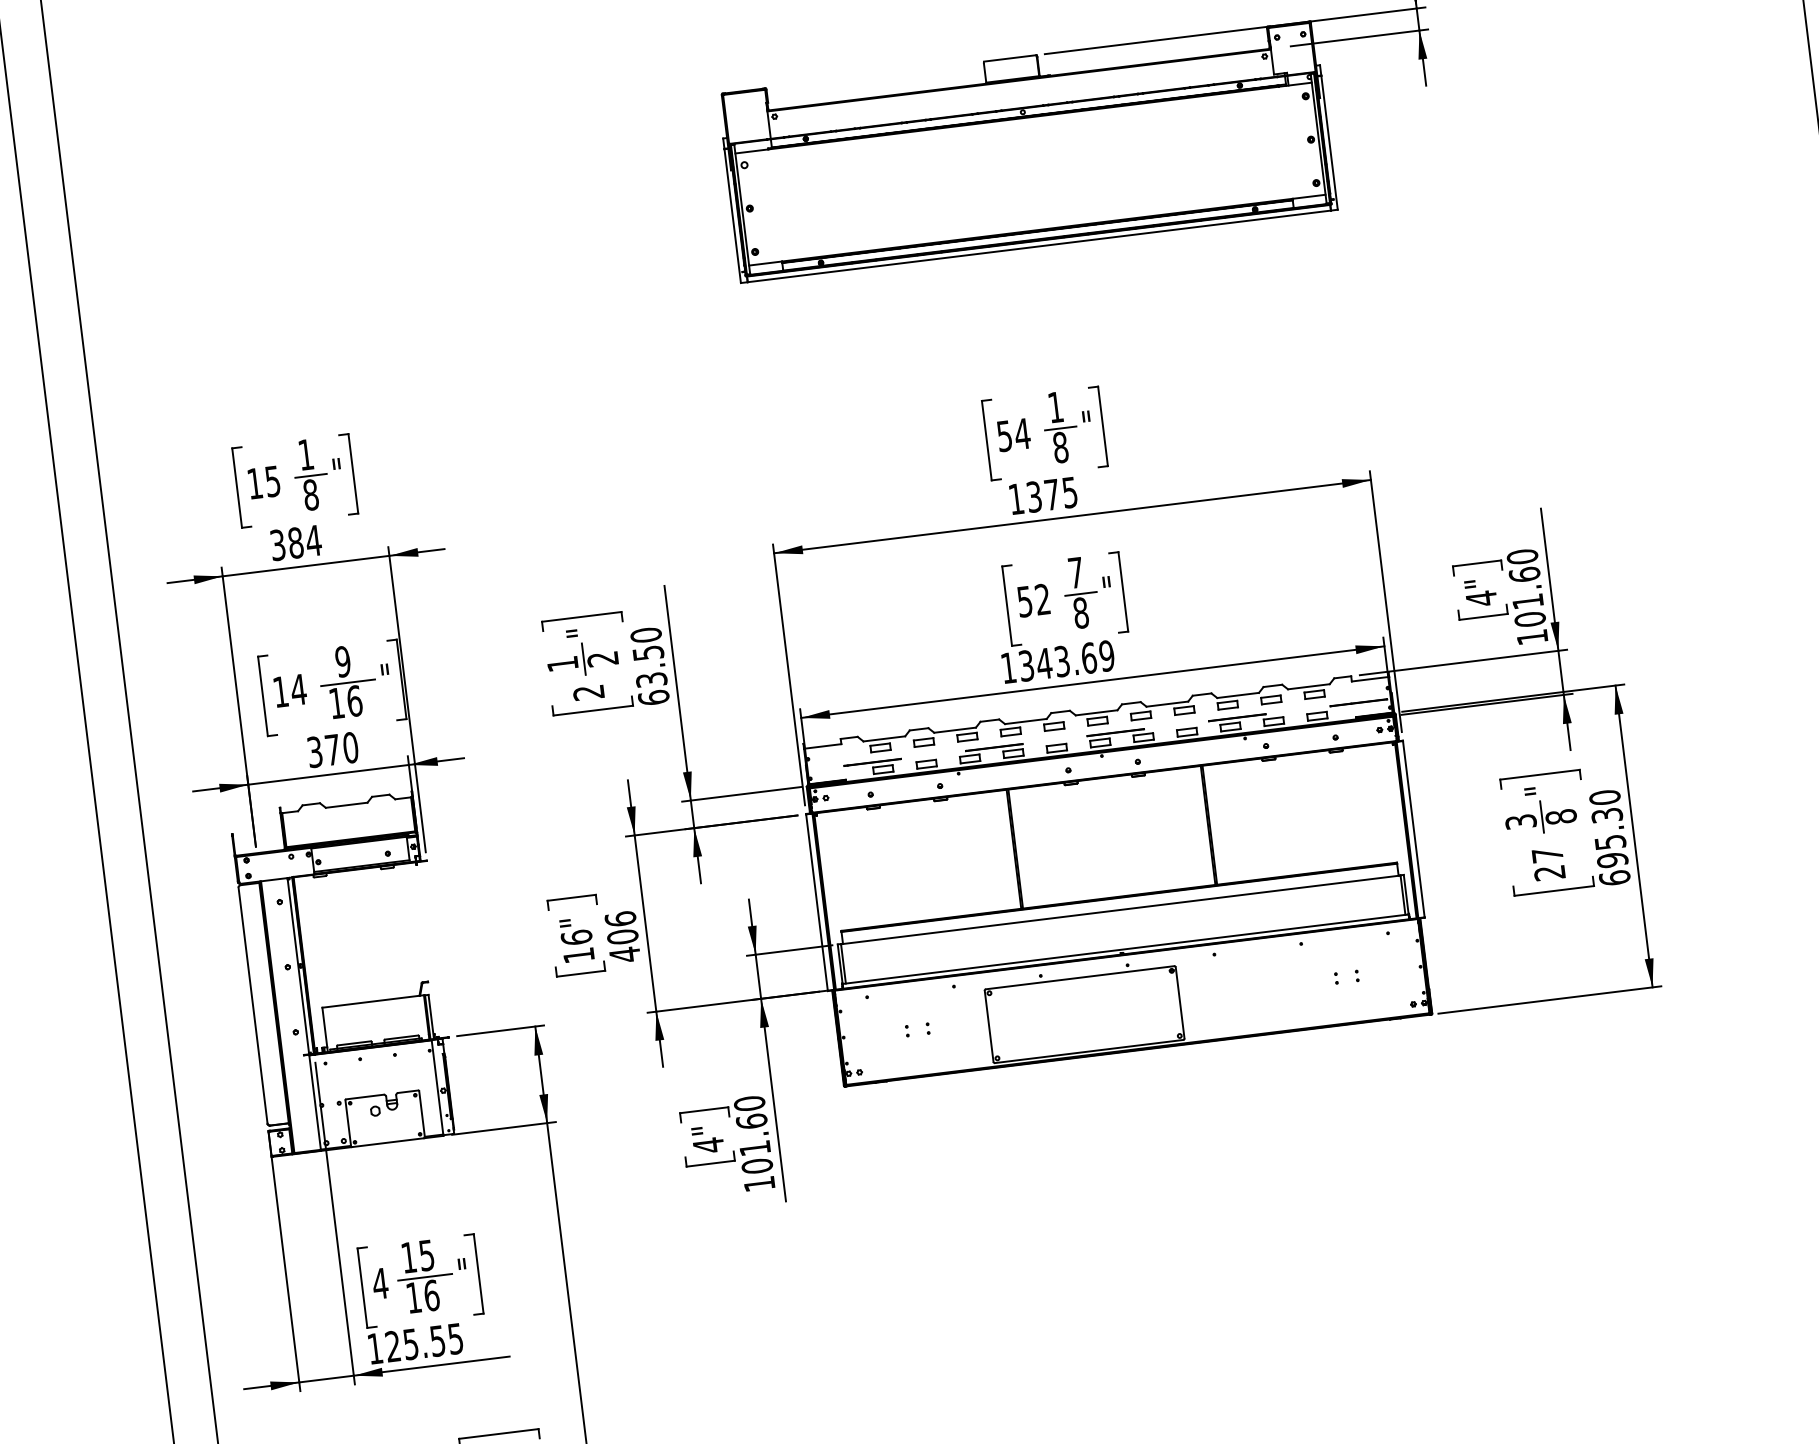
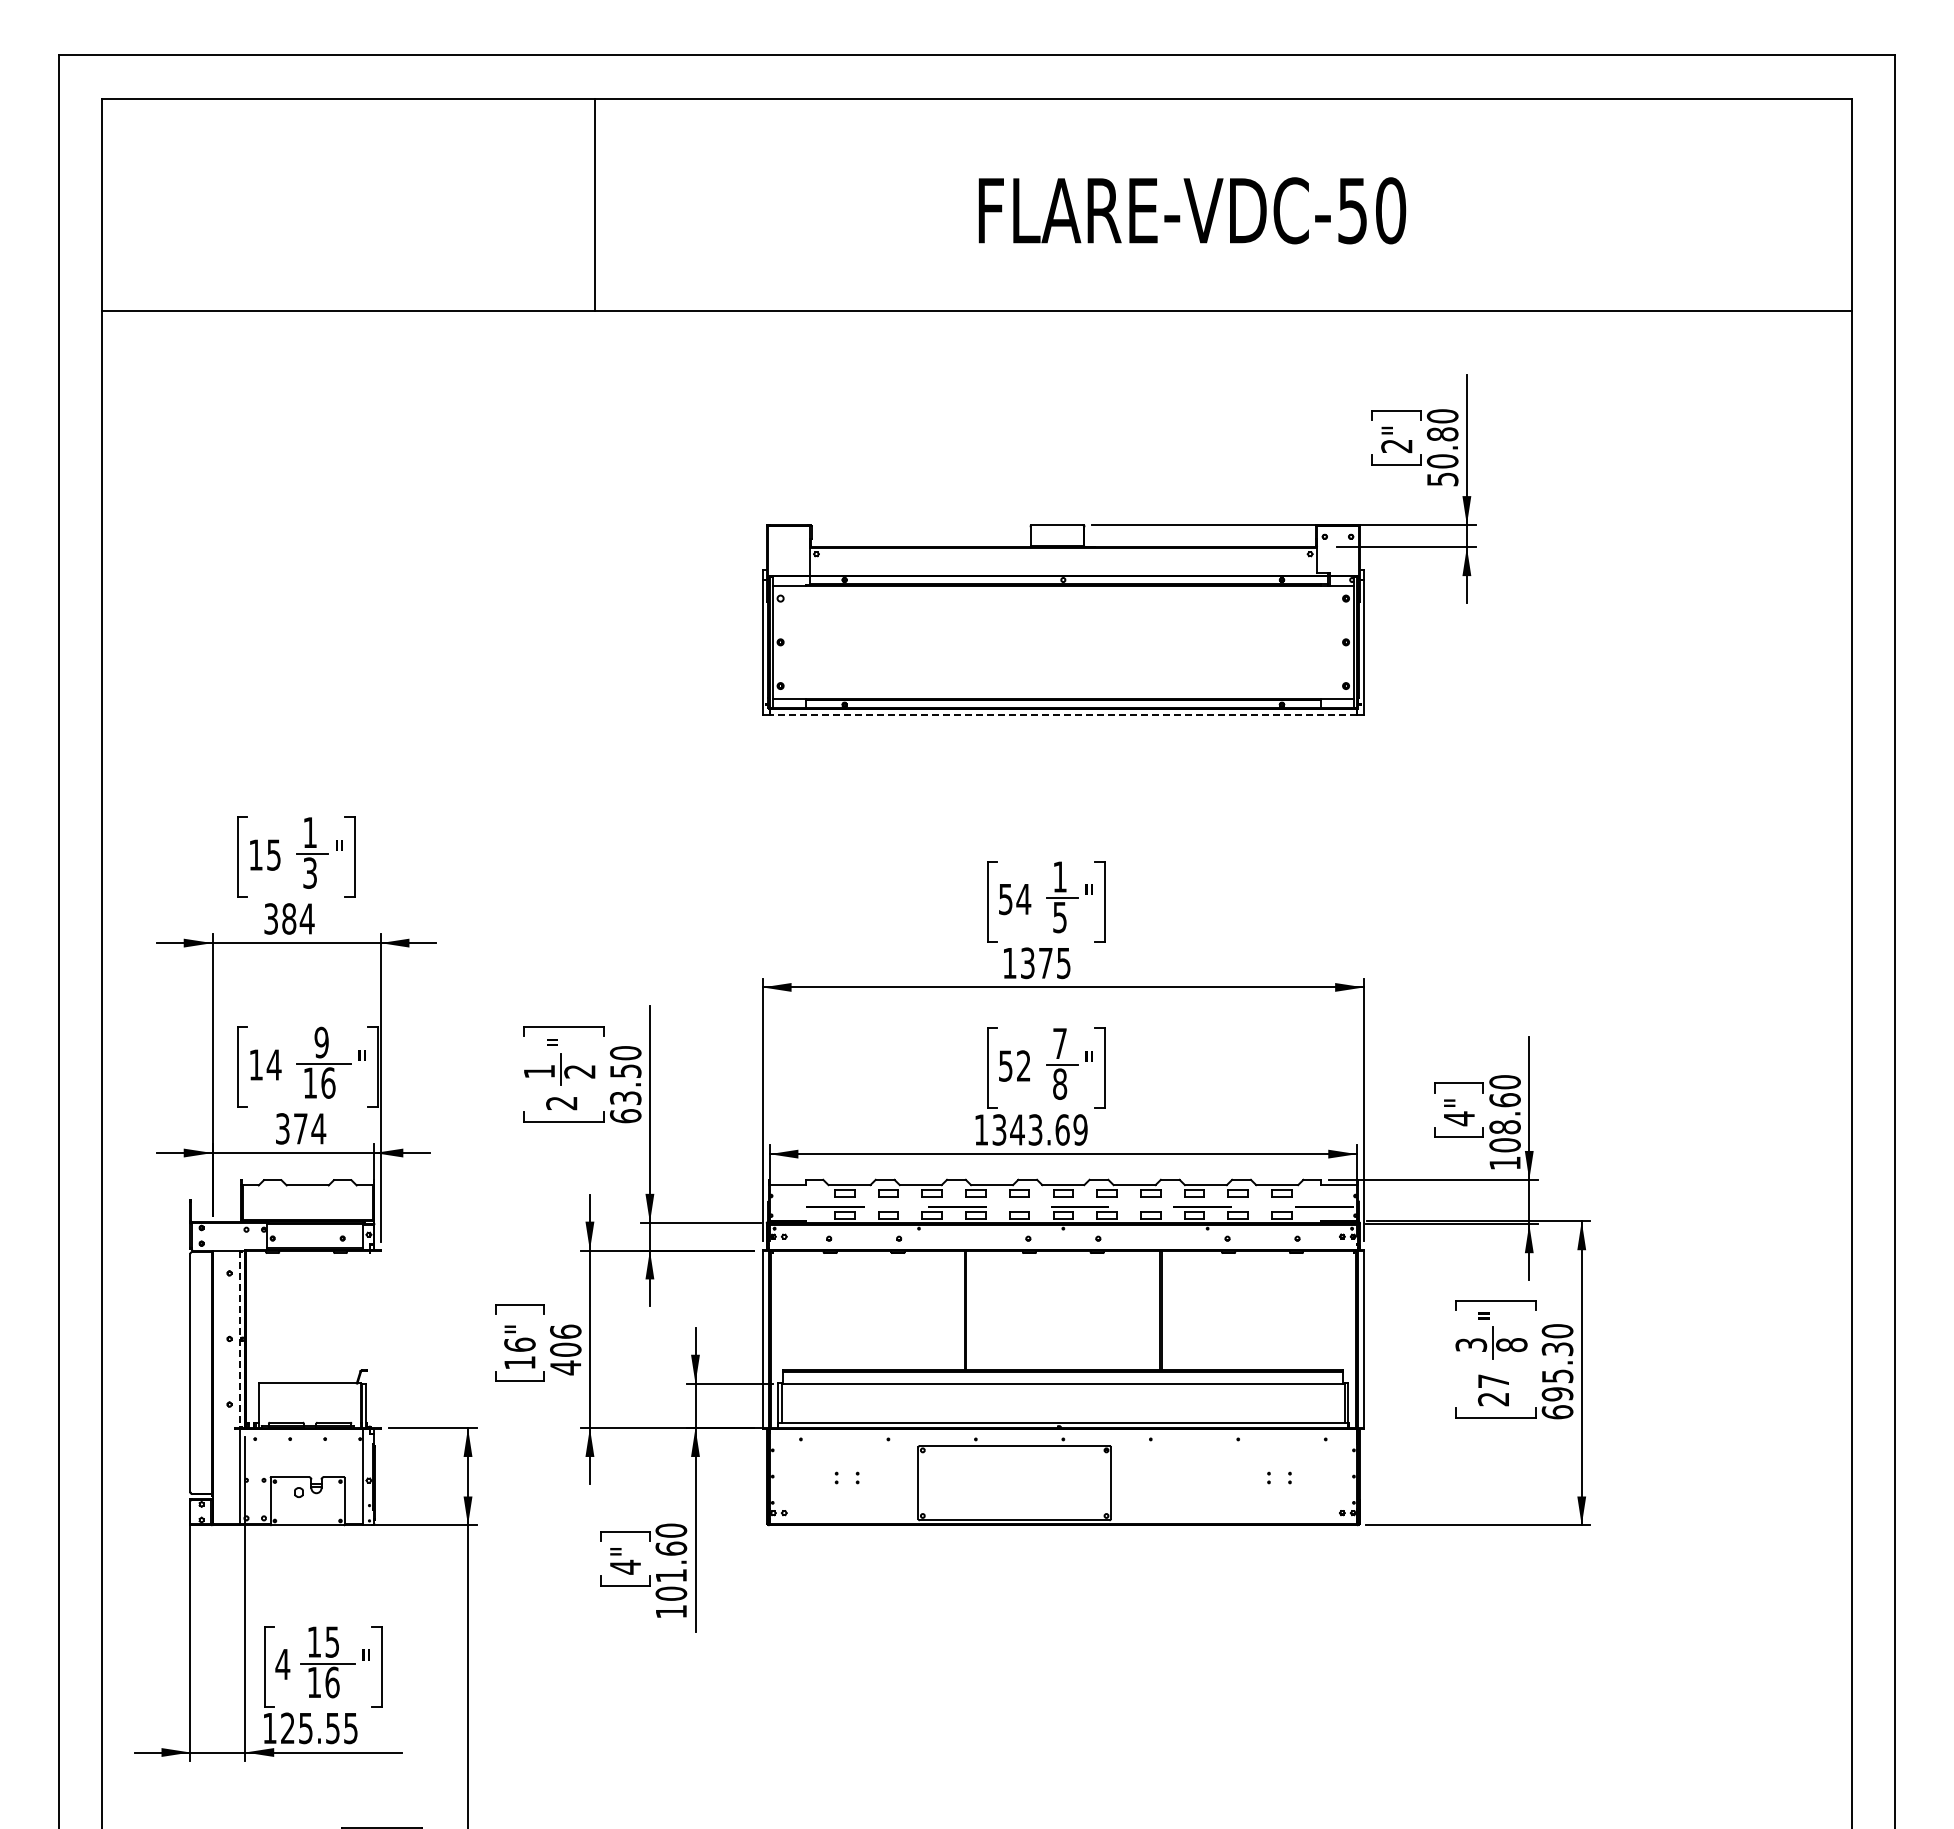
line: (1039, 246) -> (1063, 715), solid -> dashed
text: (1061, 447) -> (1060, 917), 8 -> 5
text: (311, 494) -> (310, 872), 8 -> 3
text: (1527, 601) -> (1504, 1127), 101.60 -> 108.60
text: (350, 747) -> (318, 1128), 370 -> 374
line: (298, 966) -> (240, 1339), solid -> dashed

